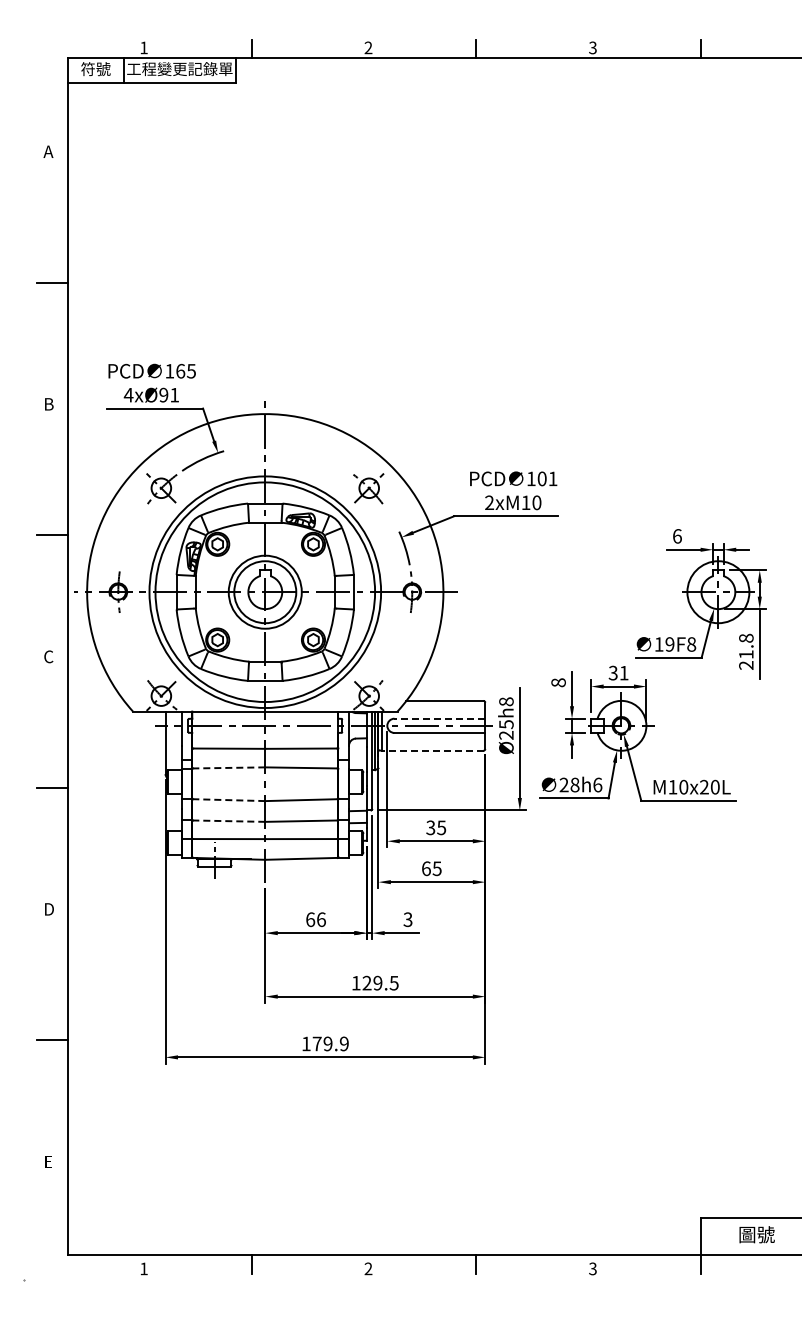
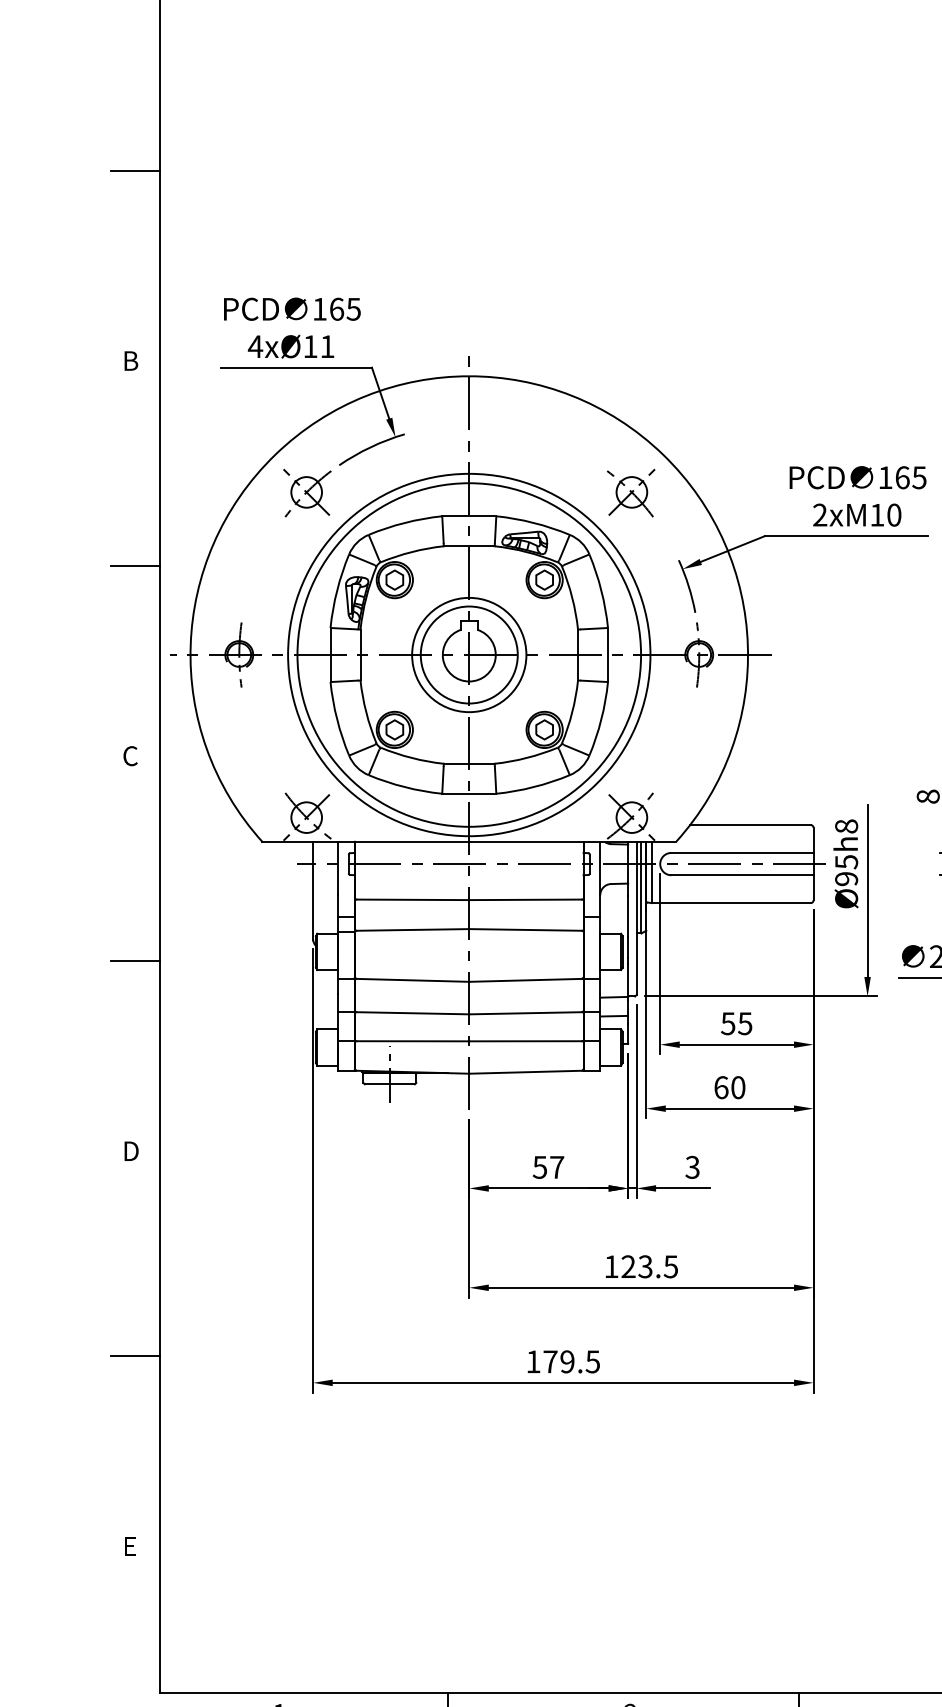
text: (163, 394) -> (310, 345), 4xØ91 -> 4xØ11
text: (547, 478) -> (910, 477), 101 -> 165
line: (439, 718) -> (741, 852), dashed -> solid
text: (506, 735) -> (846, 879), Ø25h8 -> Ø95h8
line: (432, 750) -> (730, 902), dashed -> solid
line: (228, 767) -> (411, 929), dashed -> solid
line: (228, 800) -> (411, 980), dashed -> solid
line: (228, 821) -> (411, 1013), dashed -> solid
text: (430, 827) -> (727, 1023), 35 -> 55
text: (436, 868) -> (737, 1087), 65 -> 60
text: (315, 919) -> (547, 1167), 66 -> 57
text: (377, 983) -> (644, 1267), 129.5 -> 123.5
text: (343, 1043) -> (591, 1361), 179.9 -> 179.5

